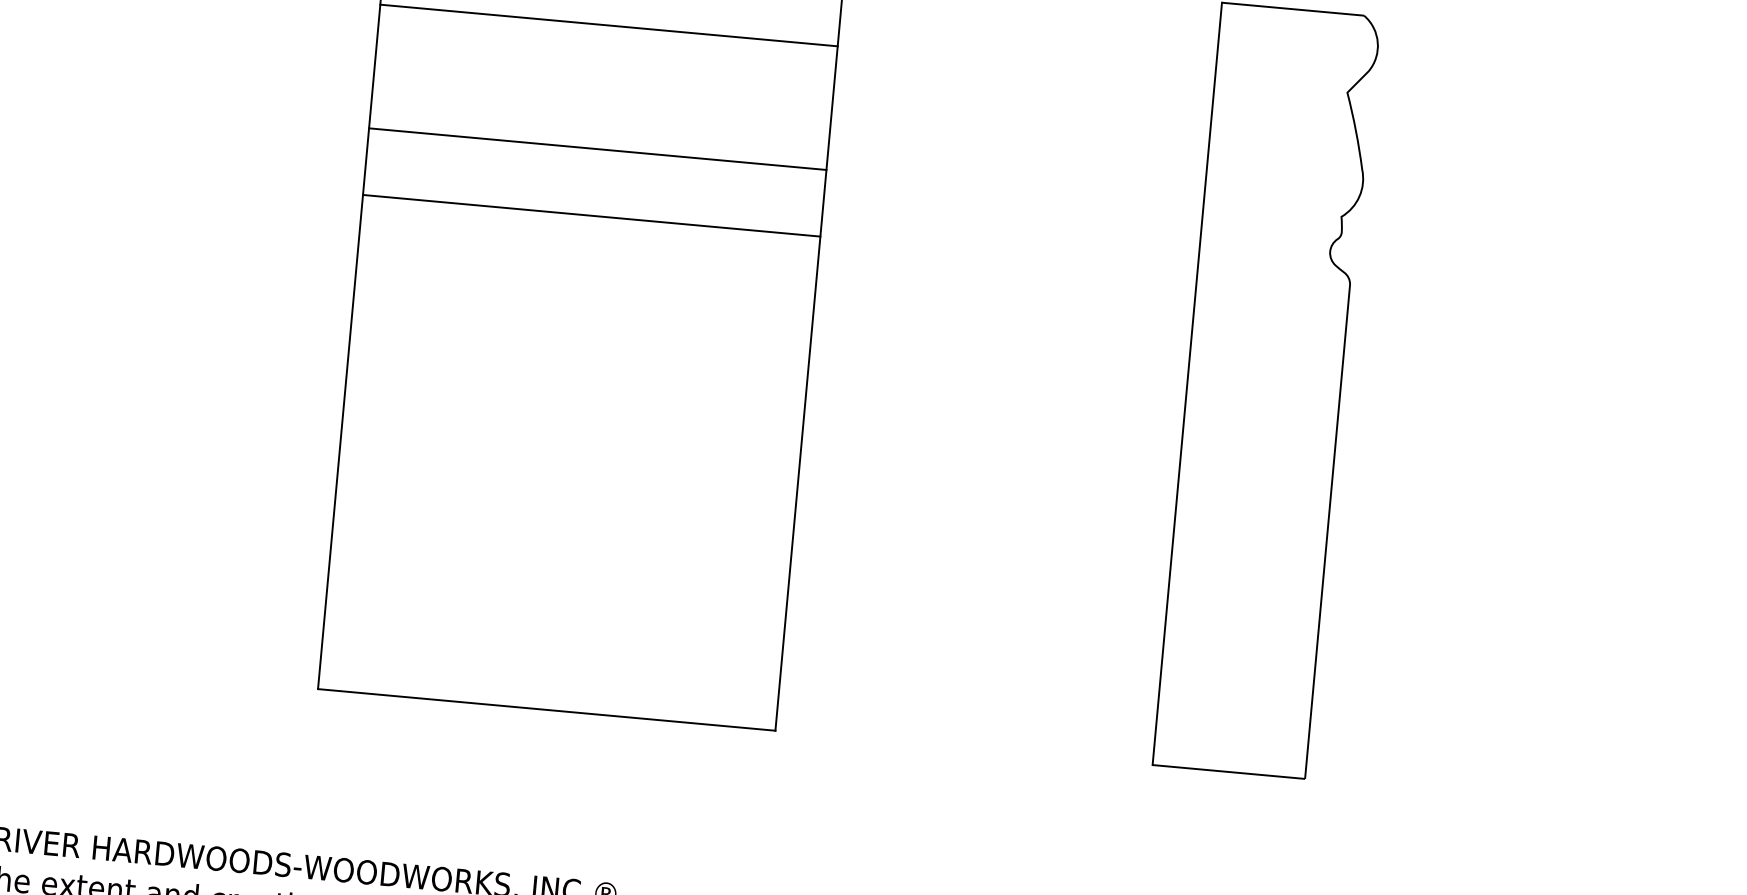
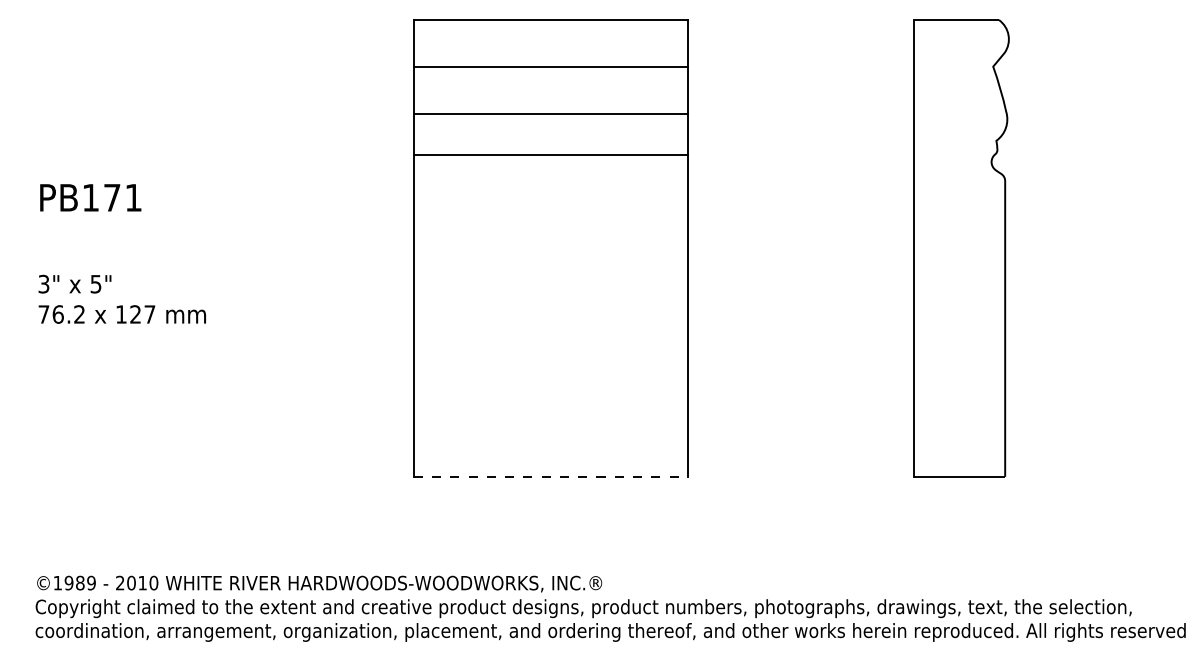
line: (597, 148) -> (550, 113), moved
line: (591, 215) -> (550, 154), moved
line: (548, 709) -> (551, 476), solid -> dashed

